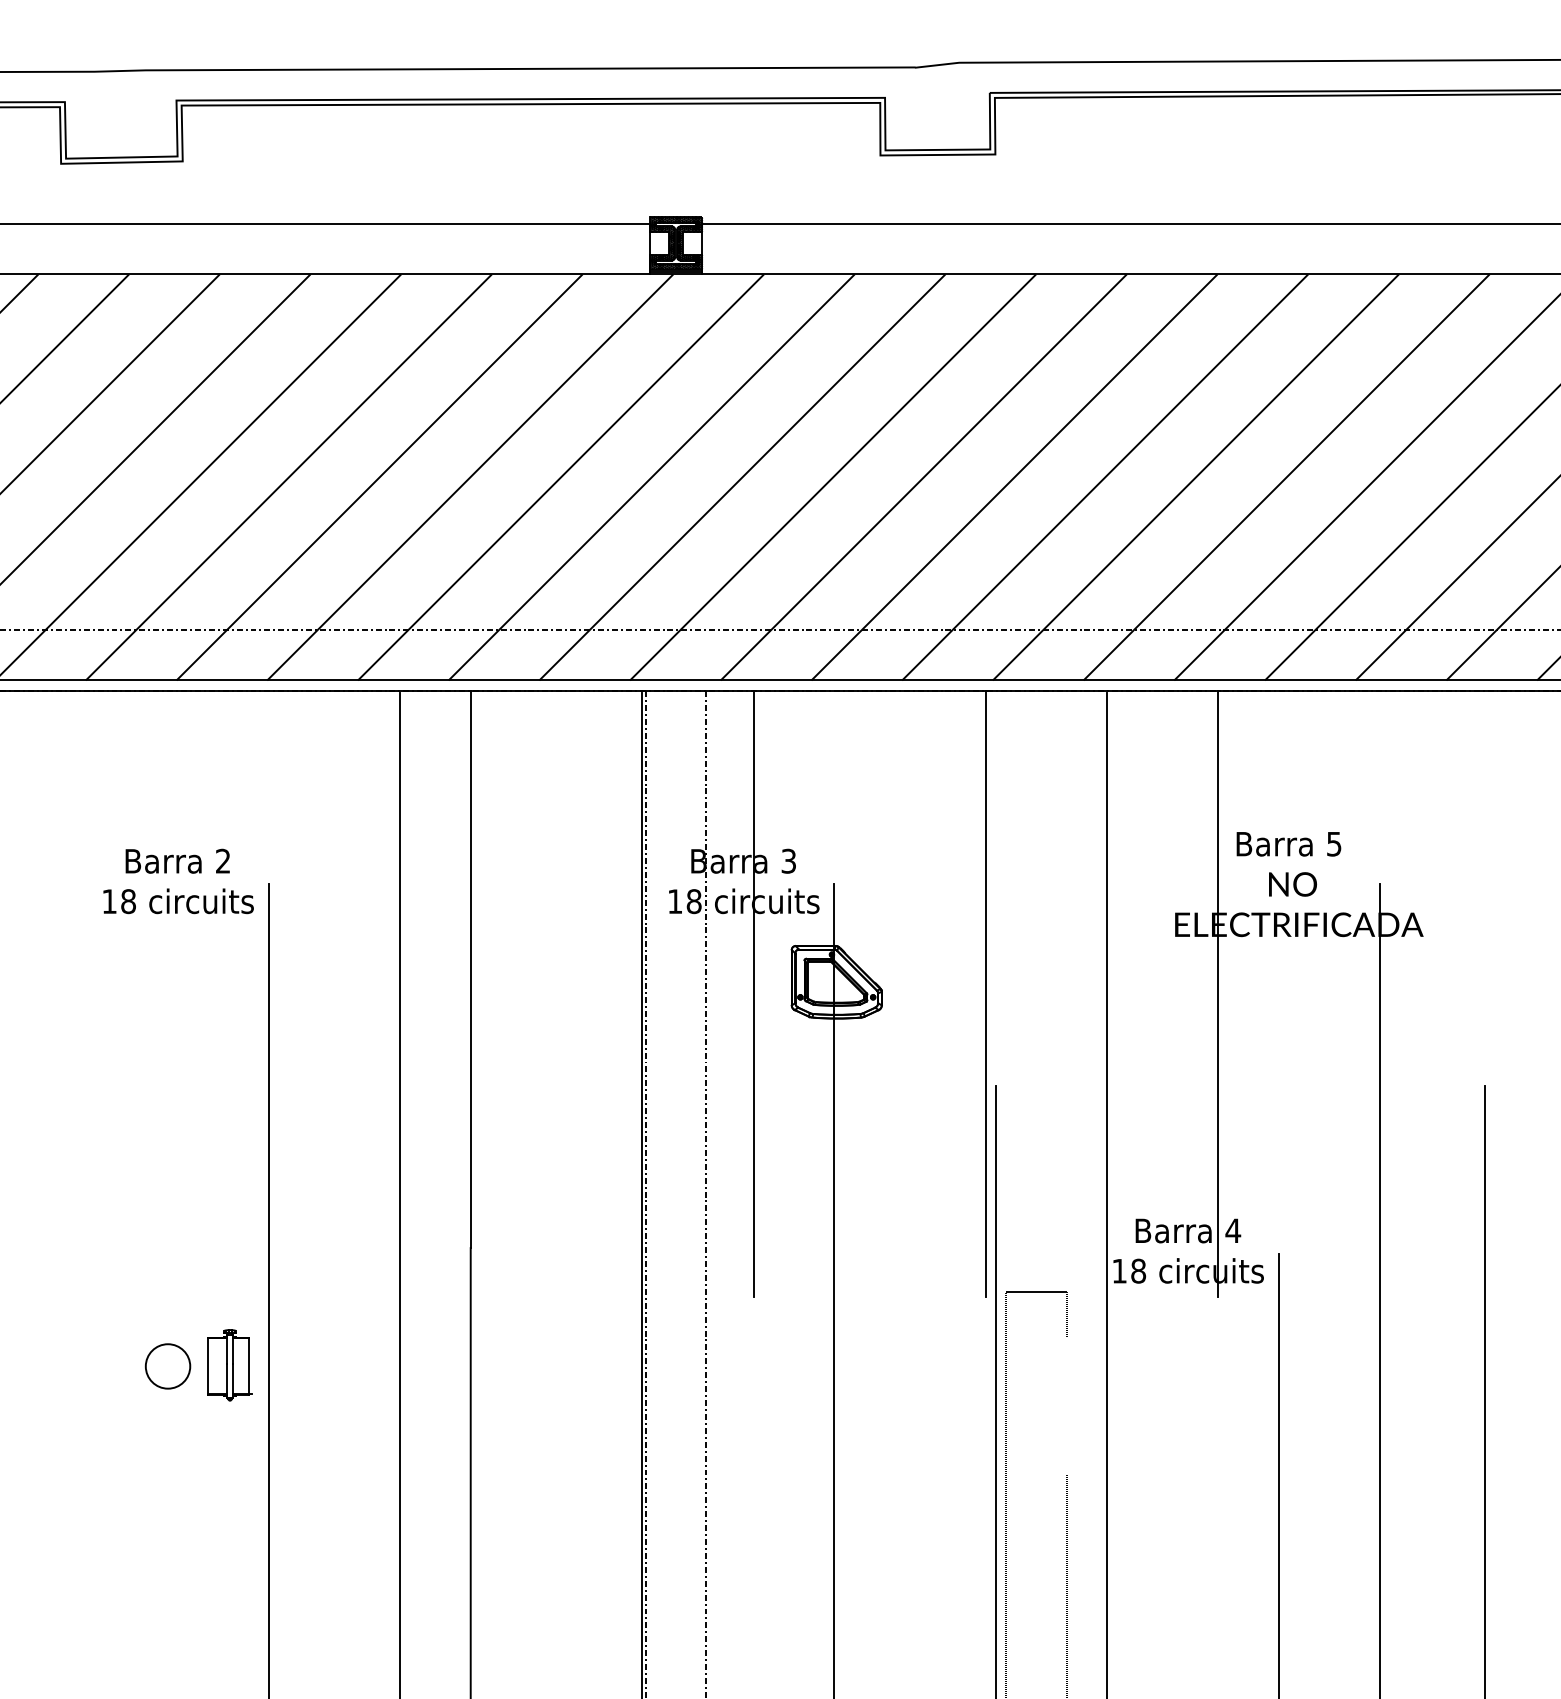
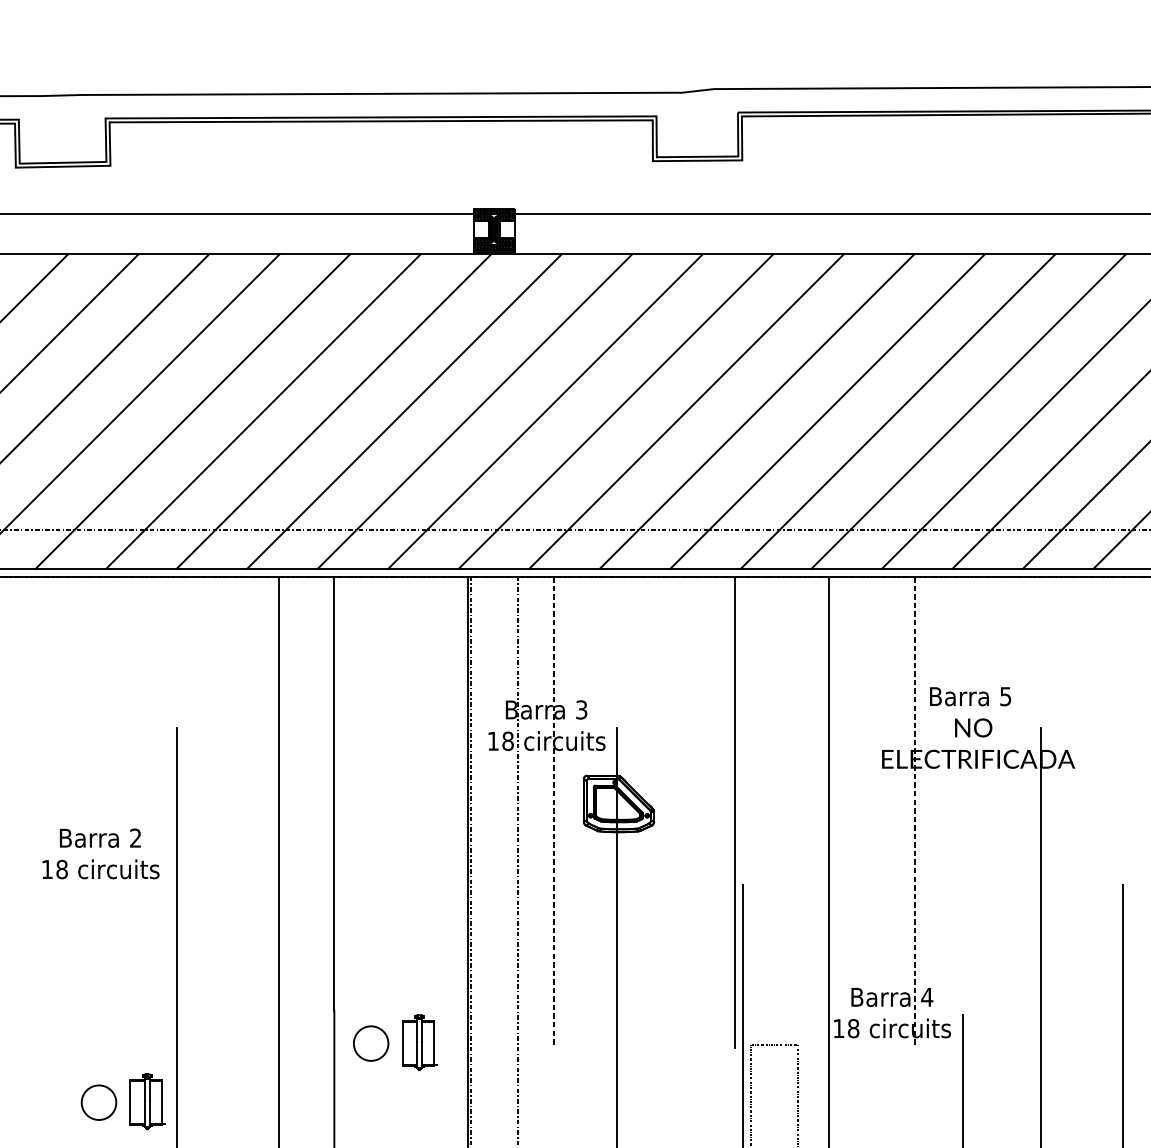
text: (178, 881) -> (100, 853), moved
line: (753, 994) -> (554, 813), solid -> dashed
line: (1218, 994) -> (915, 813), solid -> dashed
part: (541, 1289) -> (389, 1042), added

